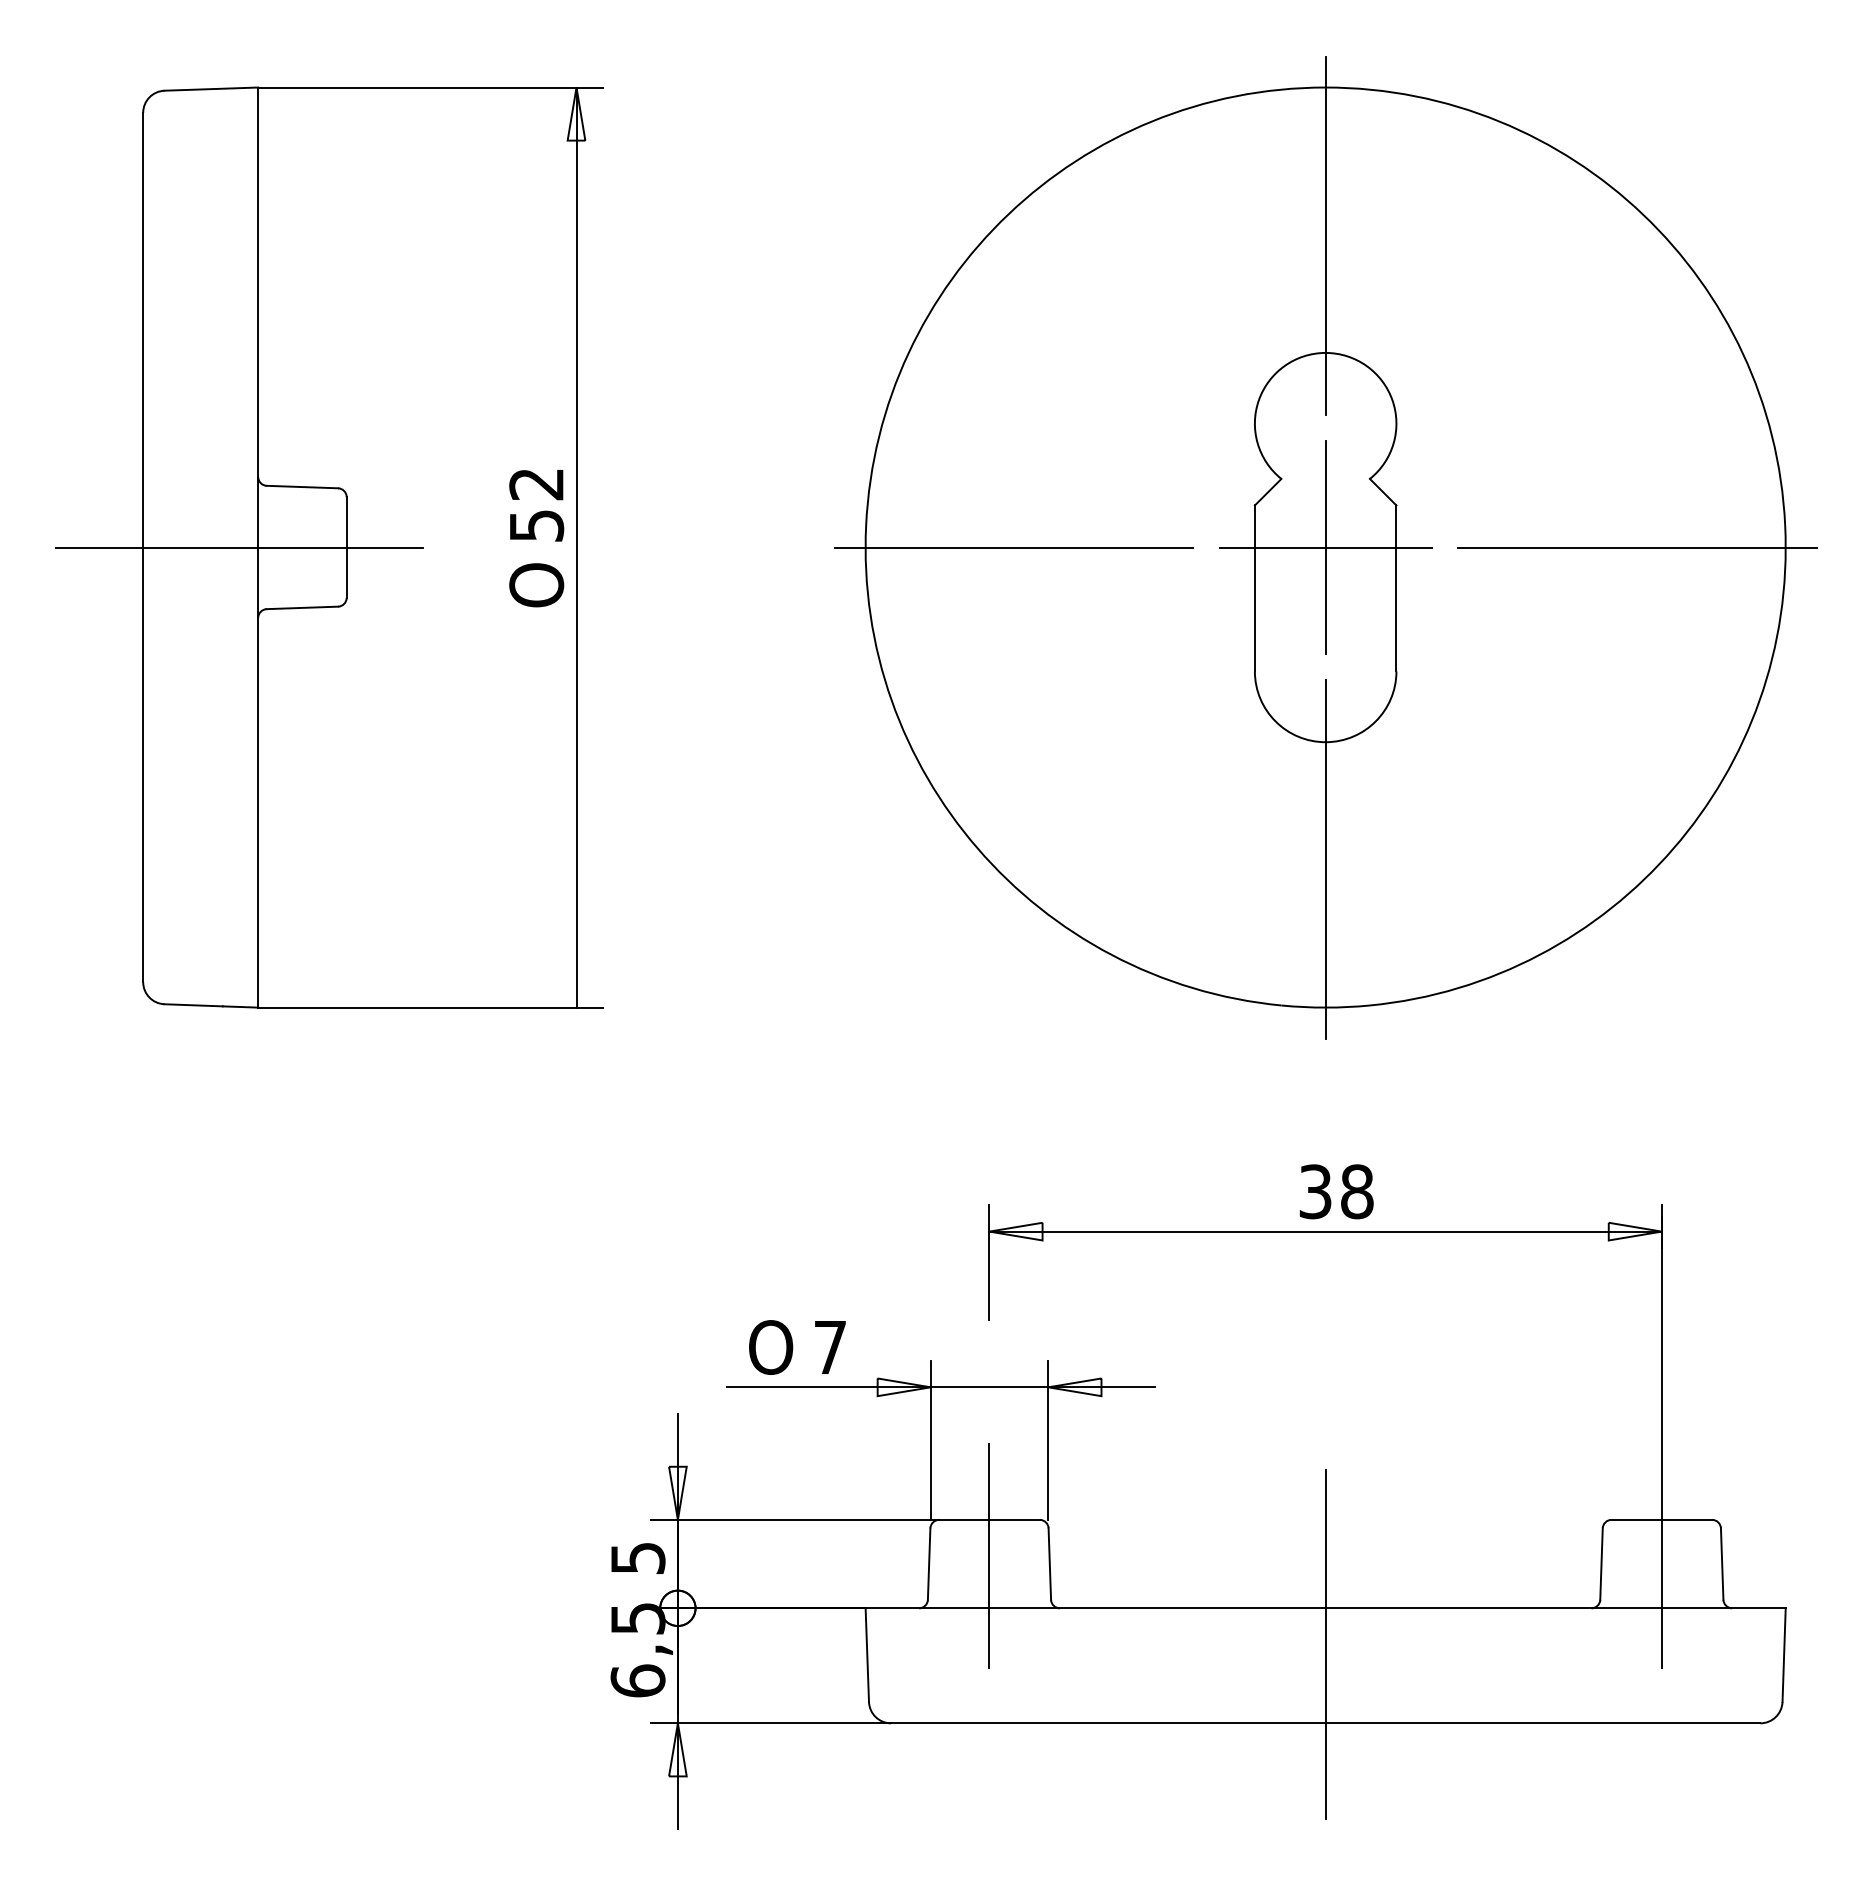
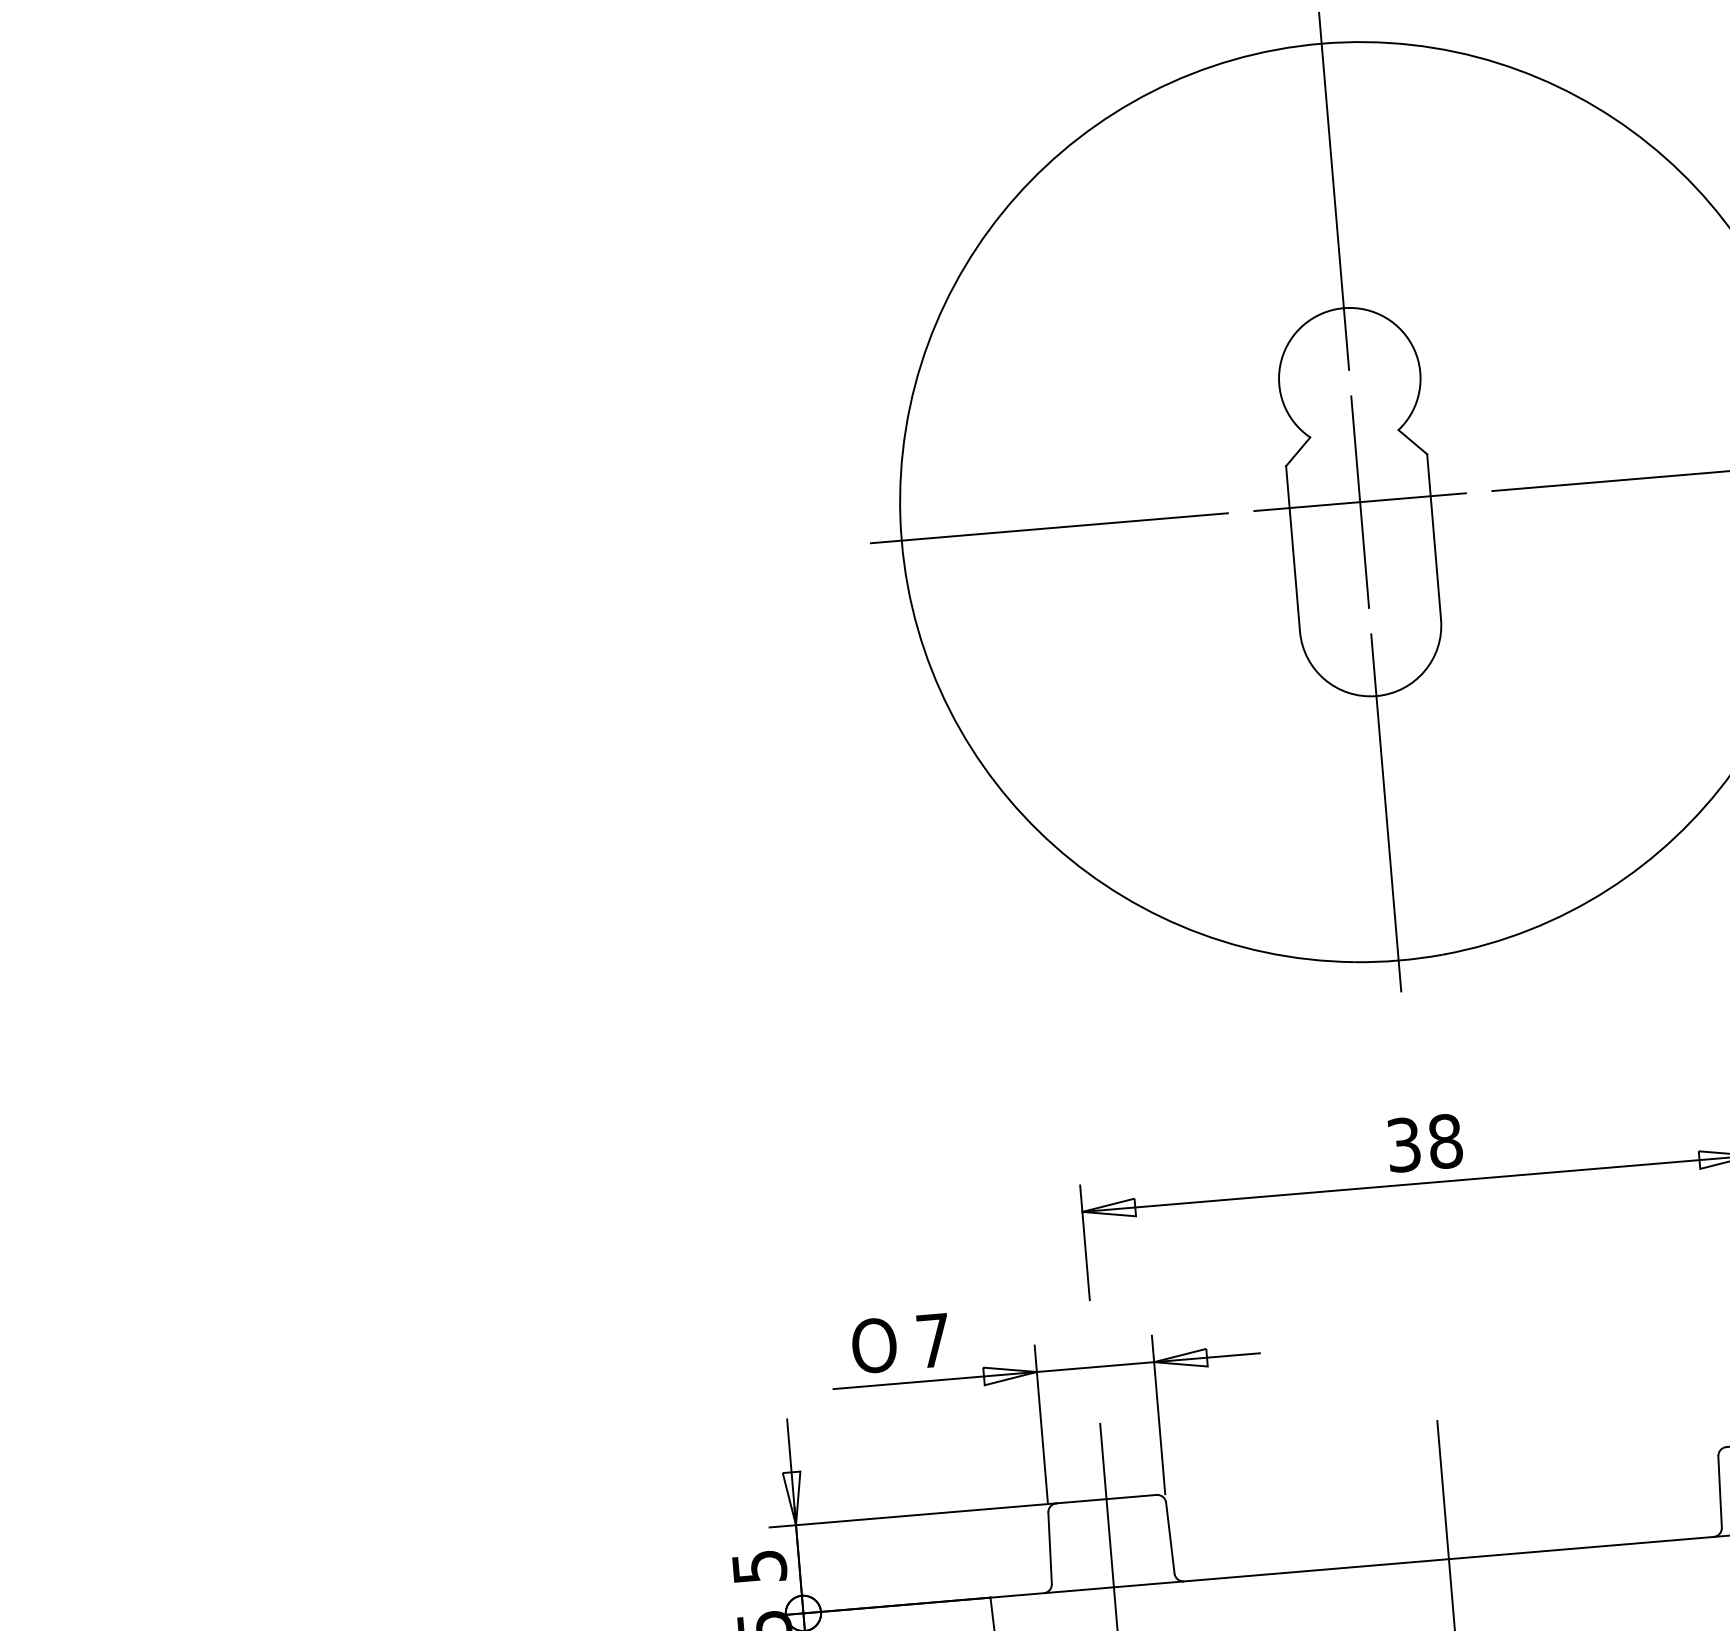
part: (329, 547) -> (367, 585), removed

